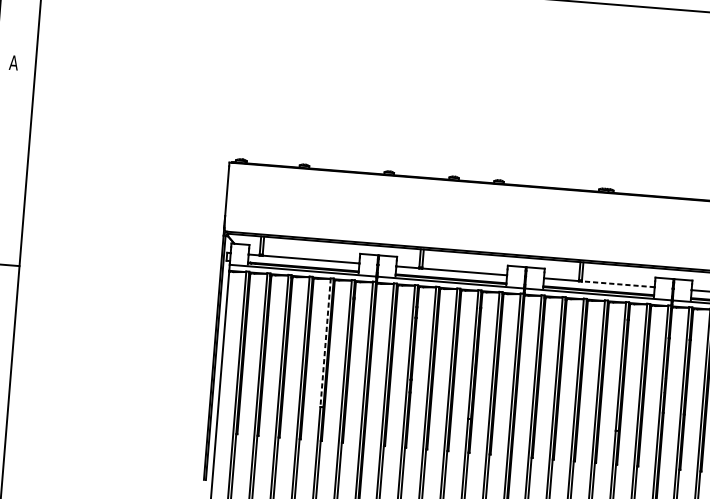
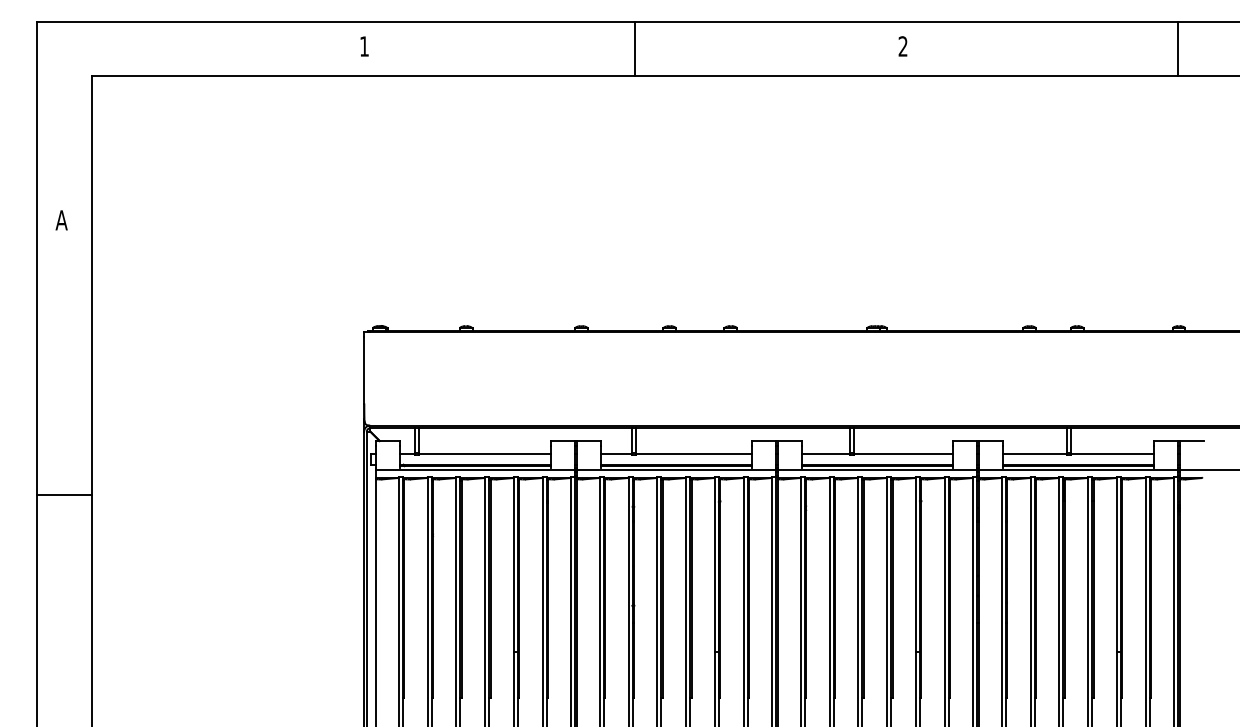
line: (618, 284) -> (903, 454), dashed -> solid
line: (325, 342) -> (513, 564), dashed -> solid

